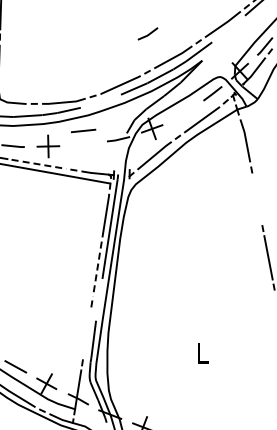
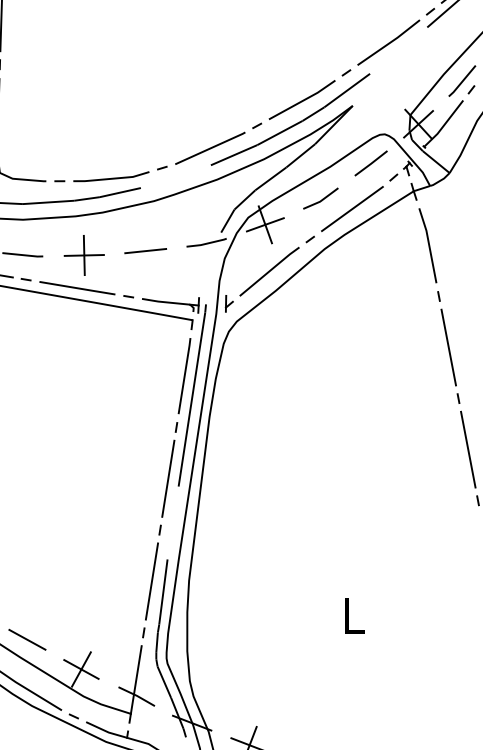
line: (148, 33) -> (321, 197), moved
line: (83, 130) -> (145, 250), moved
line: (44, 165) -> (77, 288), dashed -> solid
line: (257, 198) -> (449, 346), added
line: (96, 275) -> (168, 480), dashed -> solid
line: (86, 333) -> (150, 581), added

